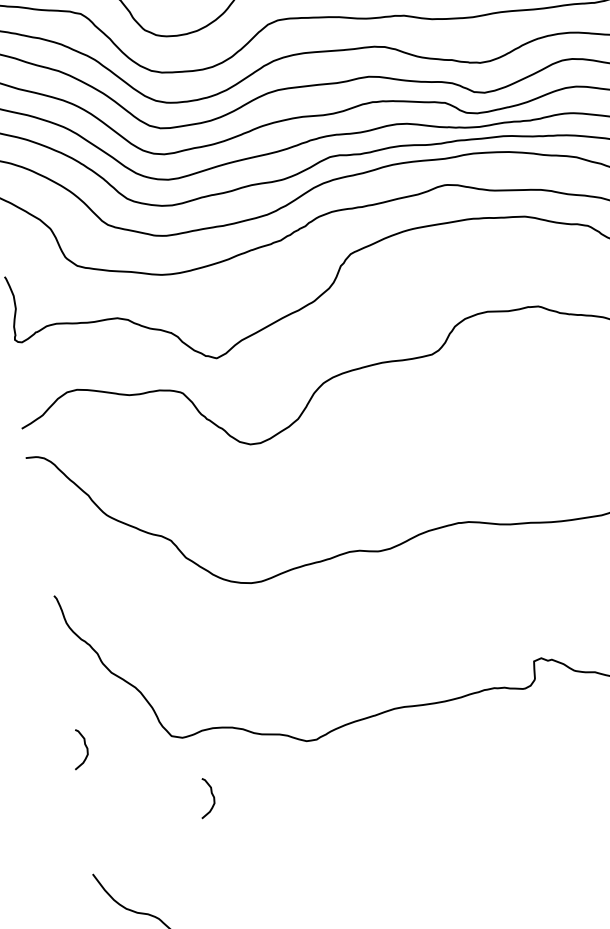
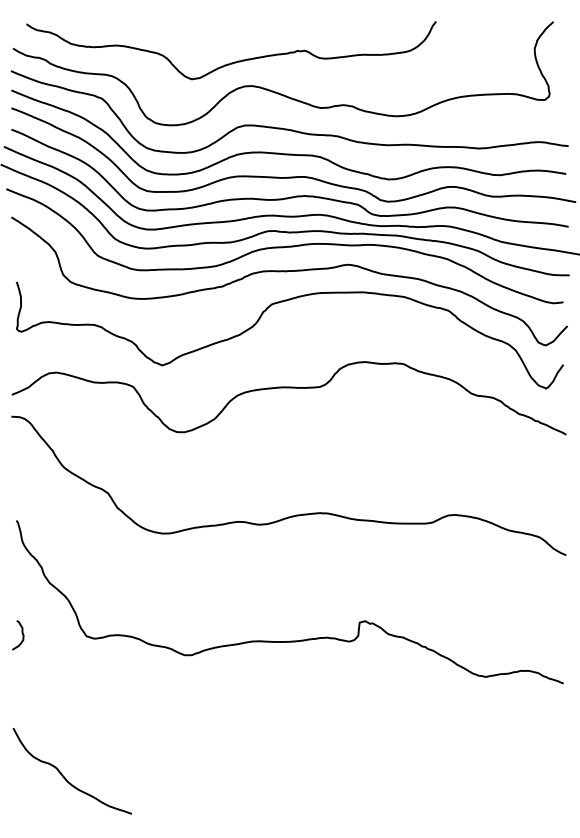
curve: (210, 794) -> (108, 683), removed

